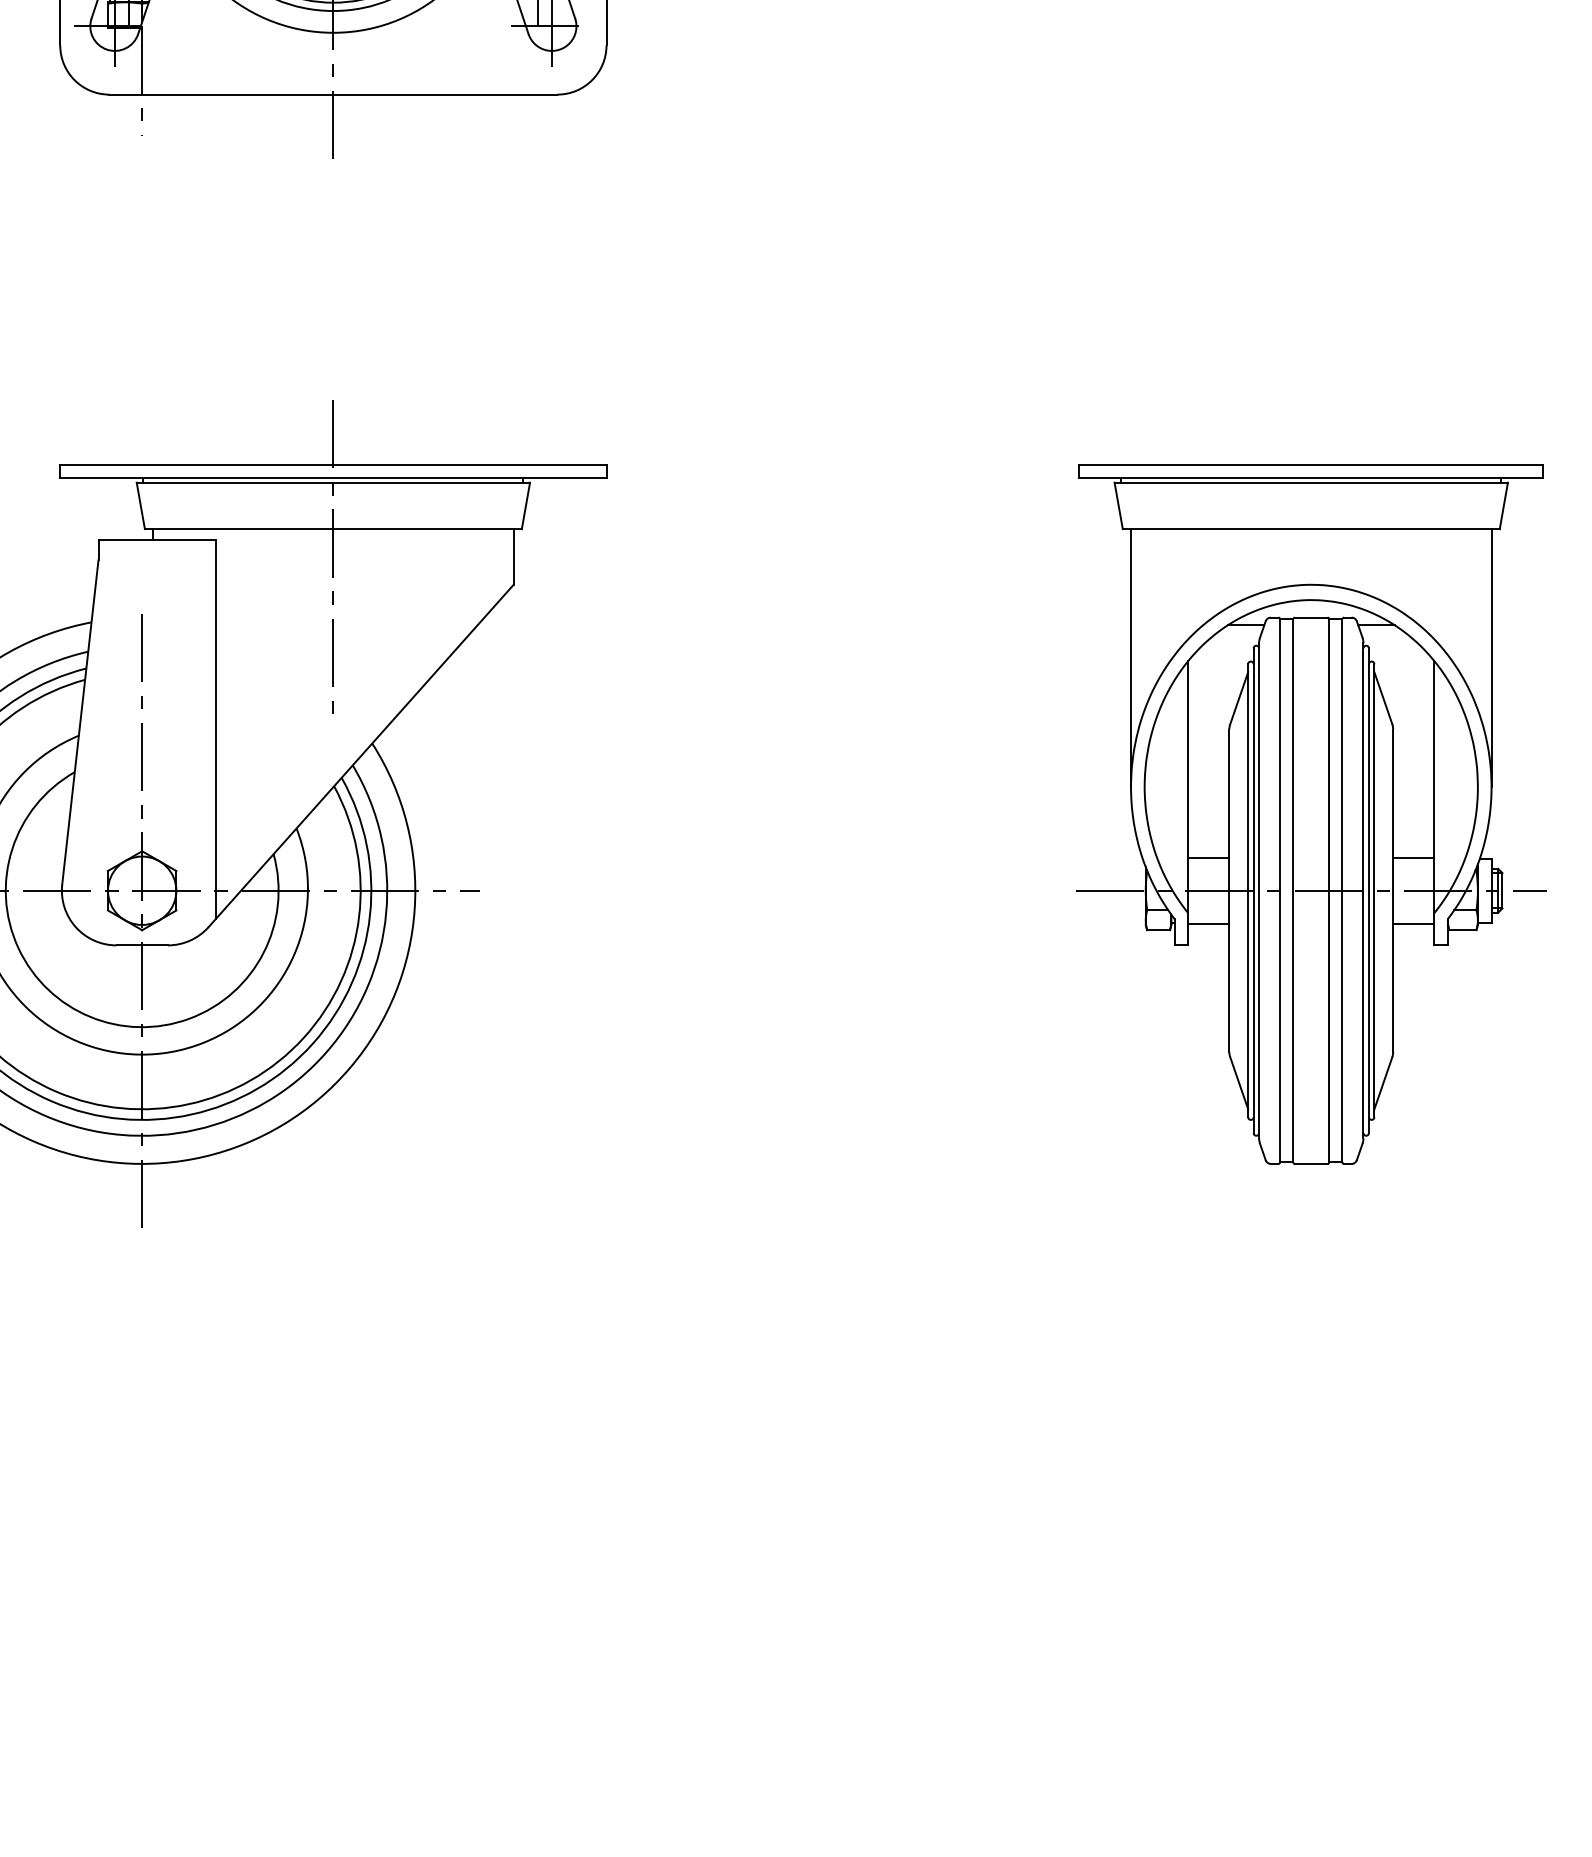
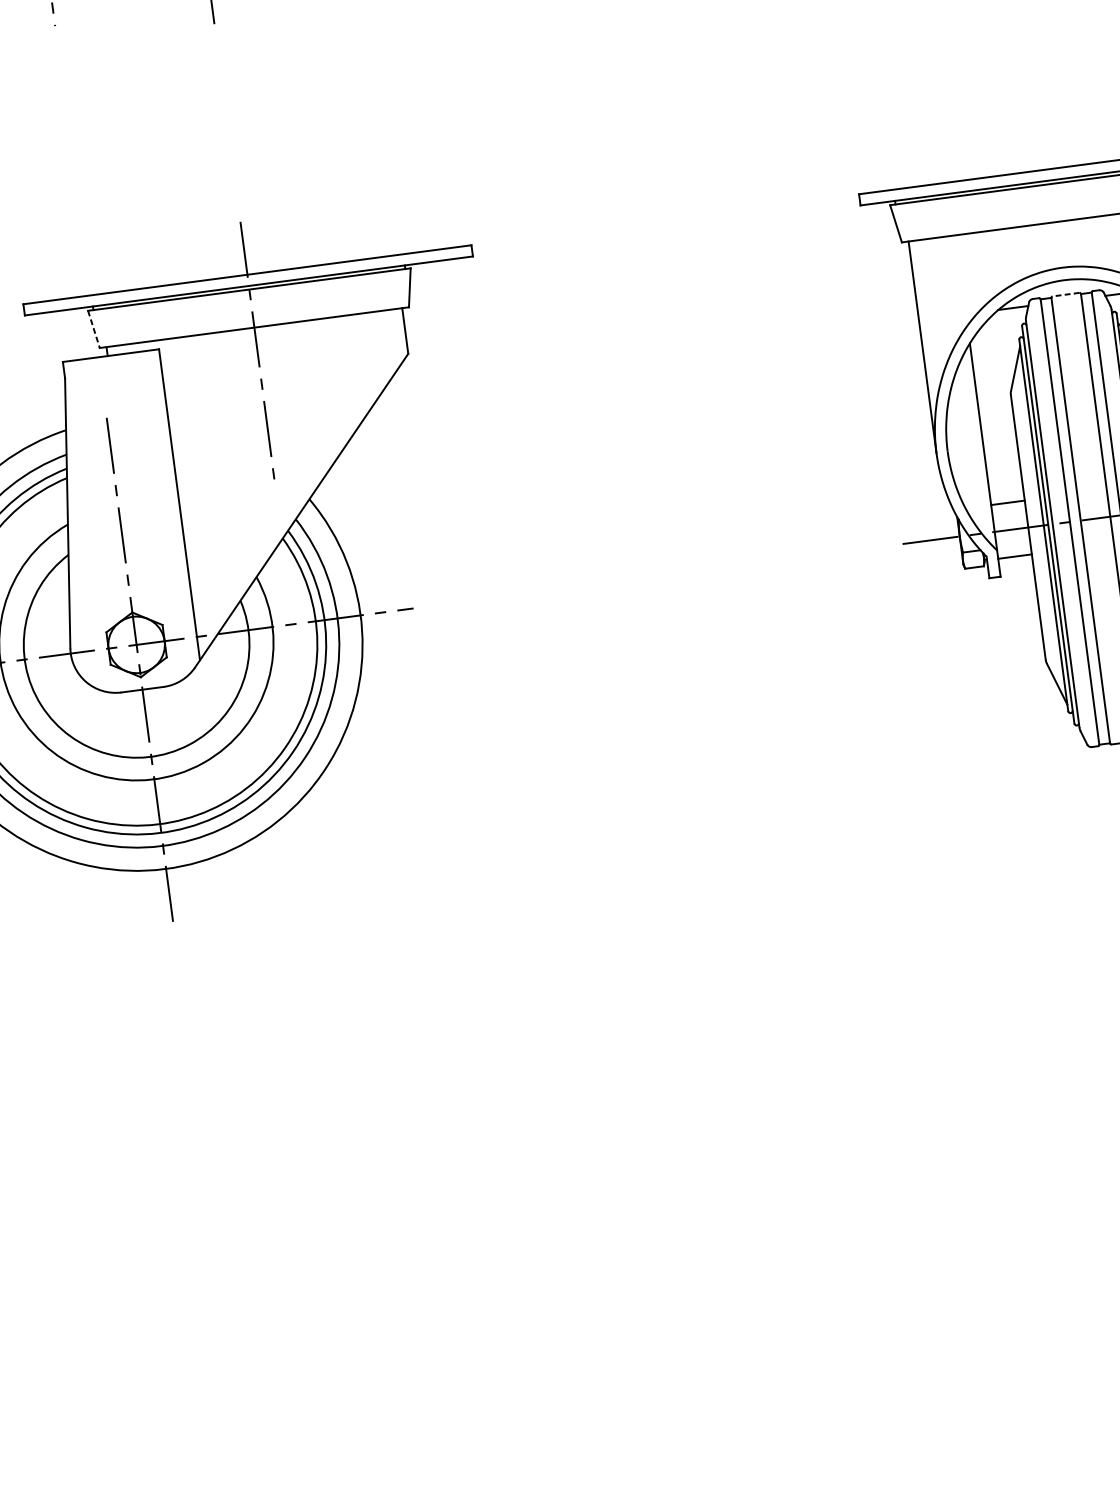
line: (140, 505) -> (93, 329), solid -> dashed
line: (1310, 617) -> (1065, 294), solid -> dashed

